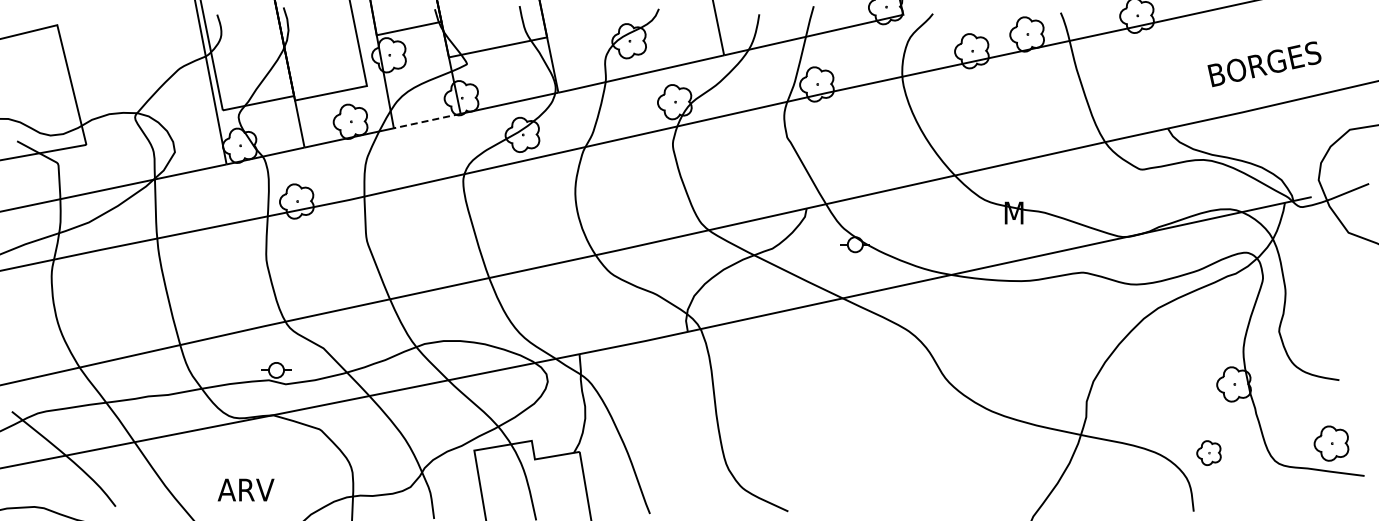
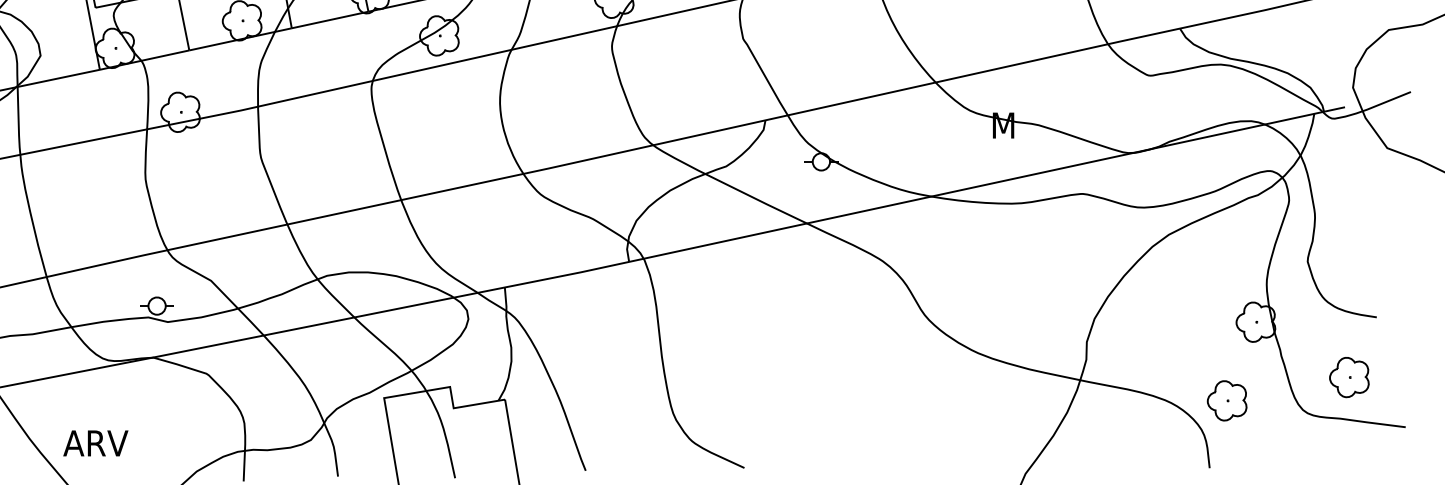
line: (426, 121) -> (329, 20), dashed -> solid
part: (1331, 443) -> (1349, 377), moved
part: (1208, 453) -> (1226, 401), size x1.43
text: (245, 489) -> (95, 442), moved

